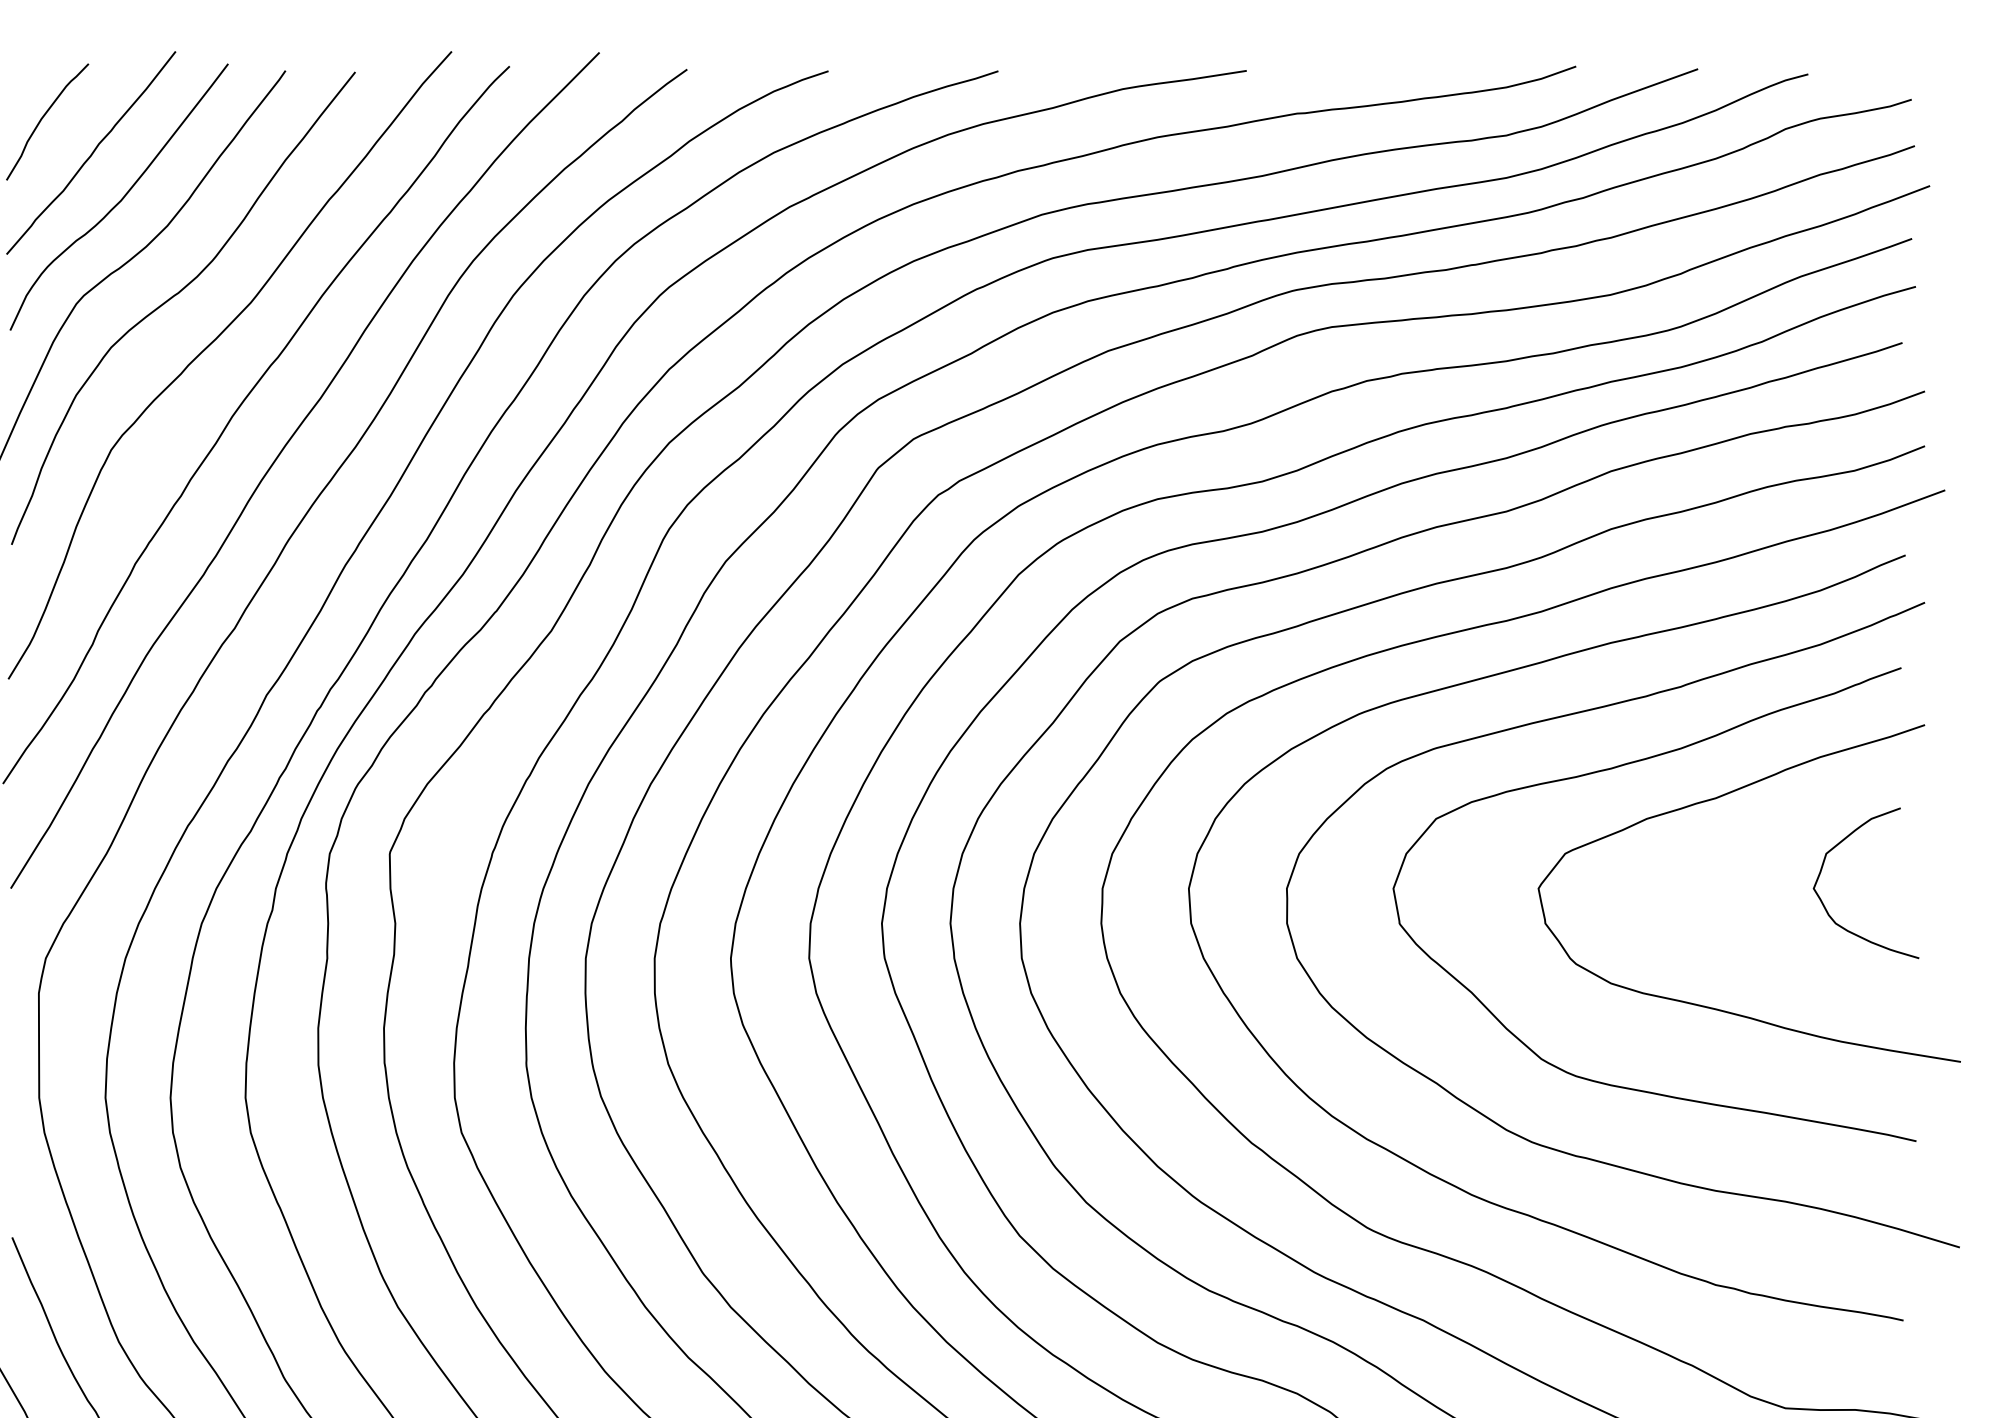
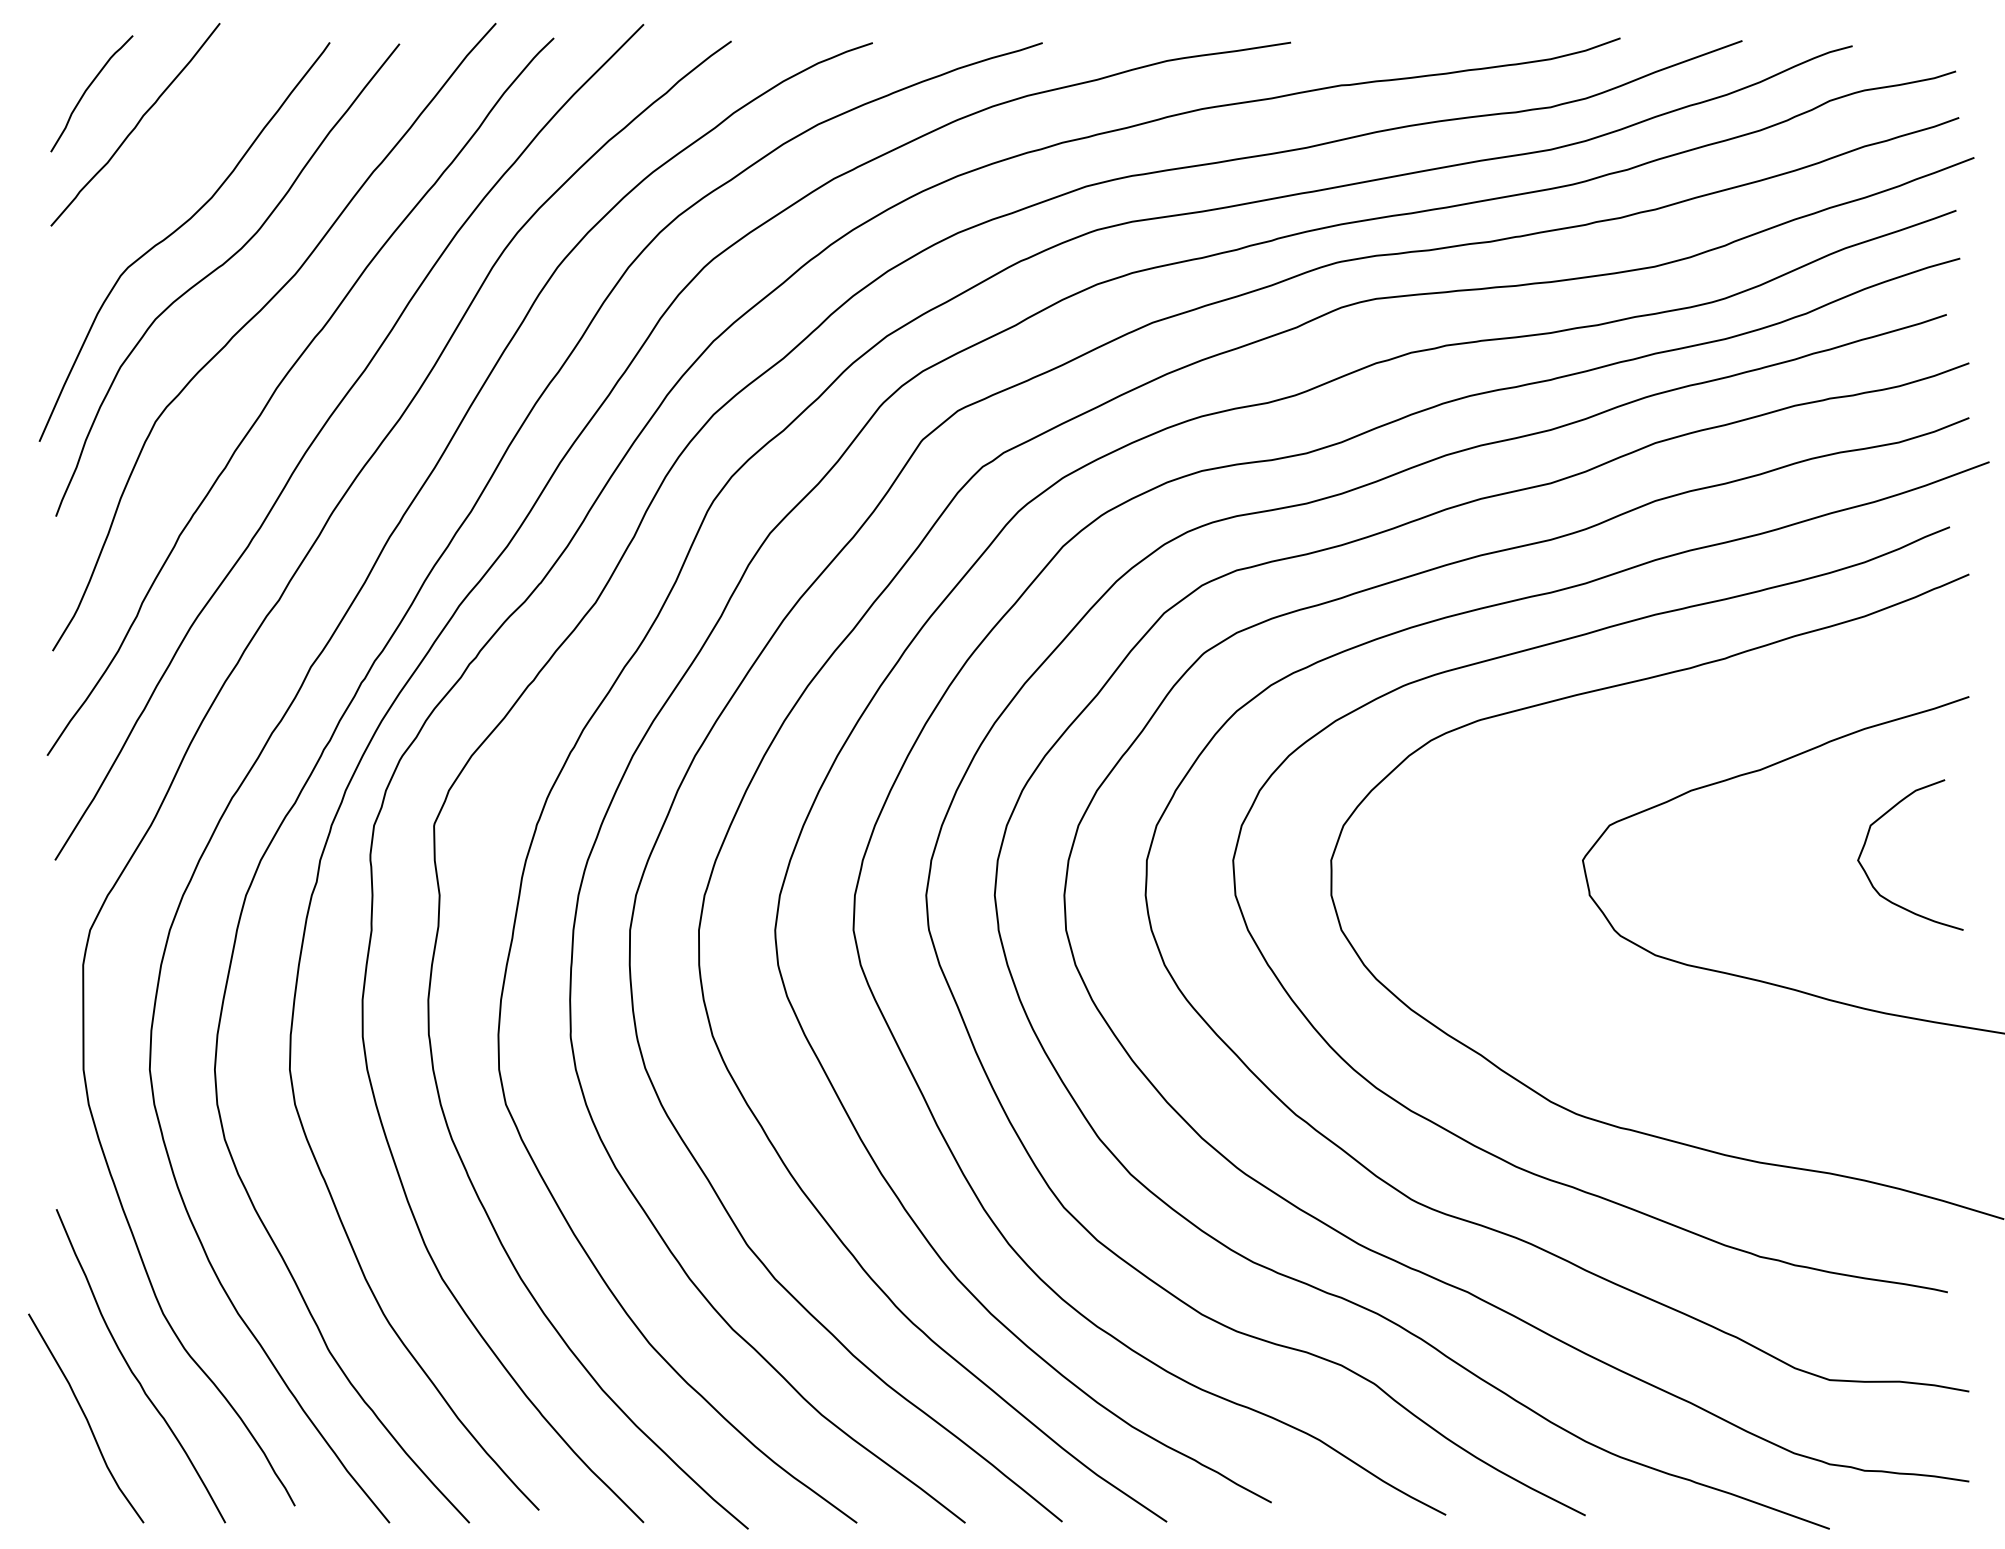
curve: (121, 198) -> (165, 170), removed
curve: (1615, 768) -> (1659, 740), removed

